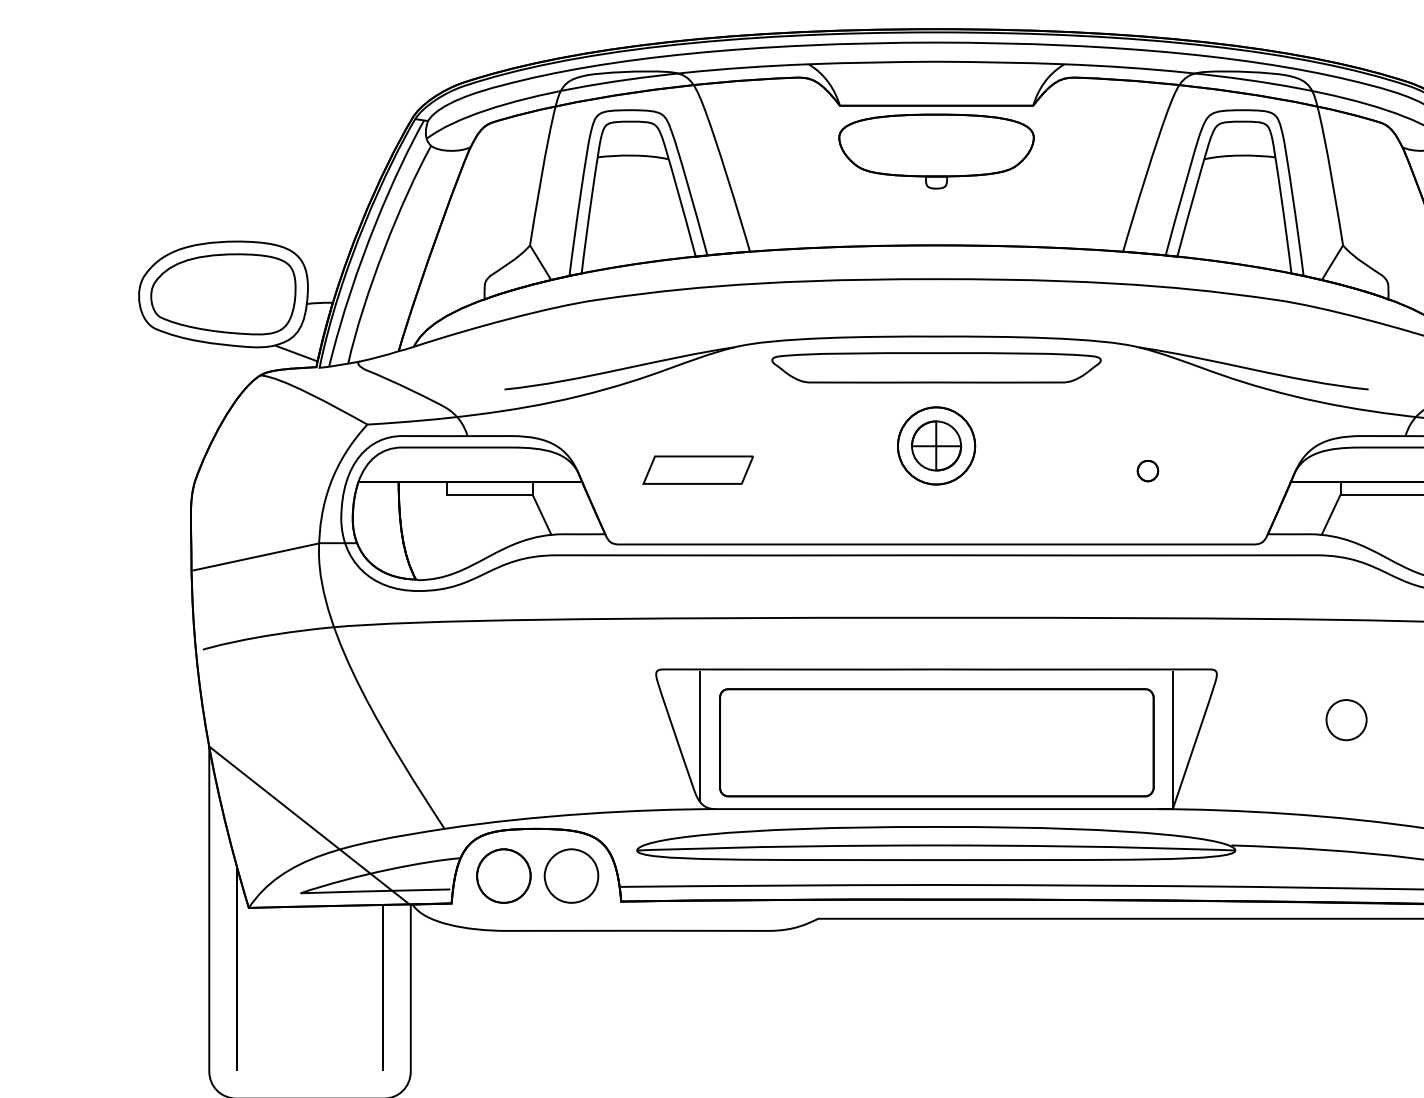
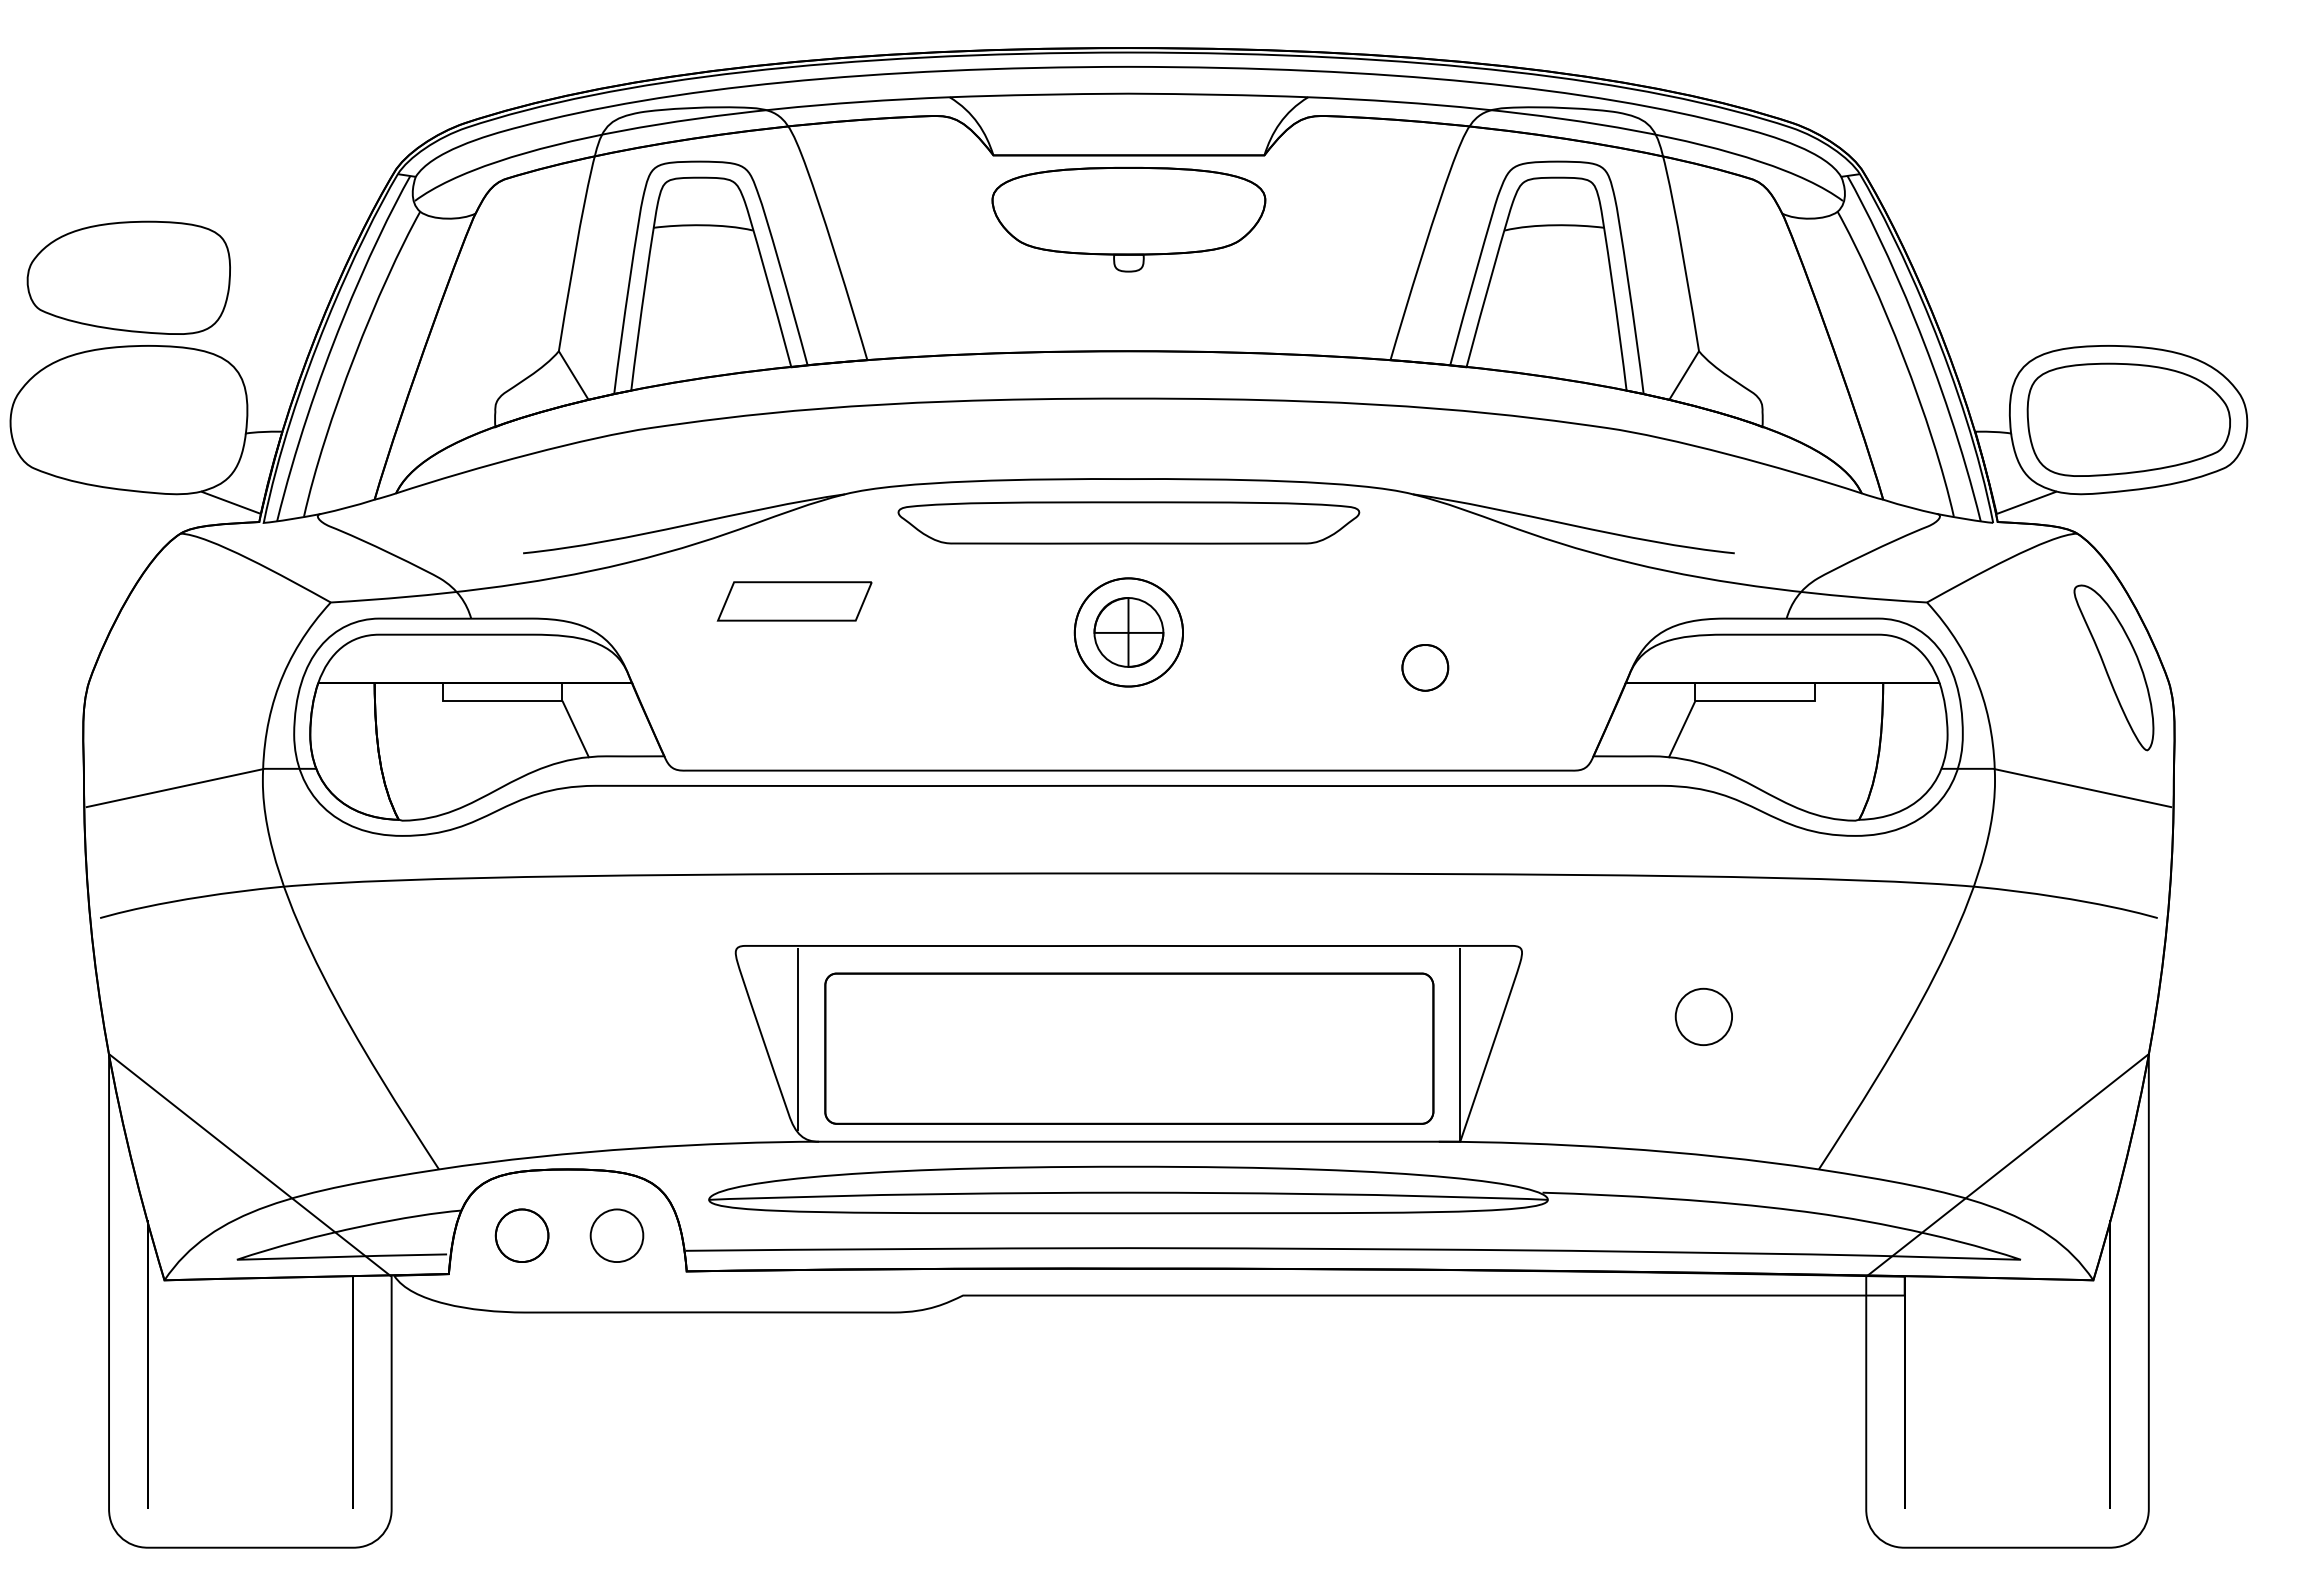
part: (223, 294) -> (128, 277), moved
part: (698, 470) -> (794, 601), moved
part: (1148, 470) -> (1425, 667), size x1.6
part: (503, 875) -> (521, 1235), size x0.7
part: (571, 875) -> (616, 1235), size x0.7

